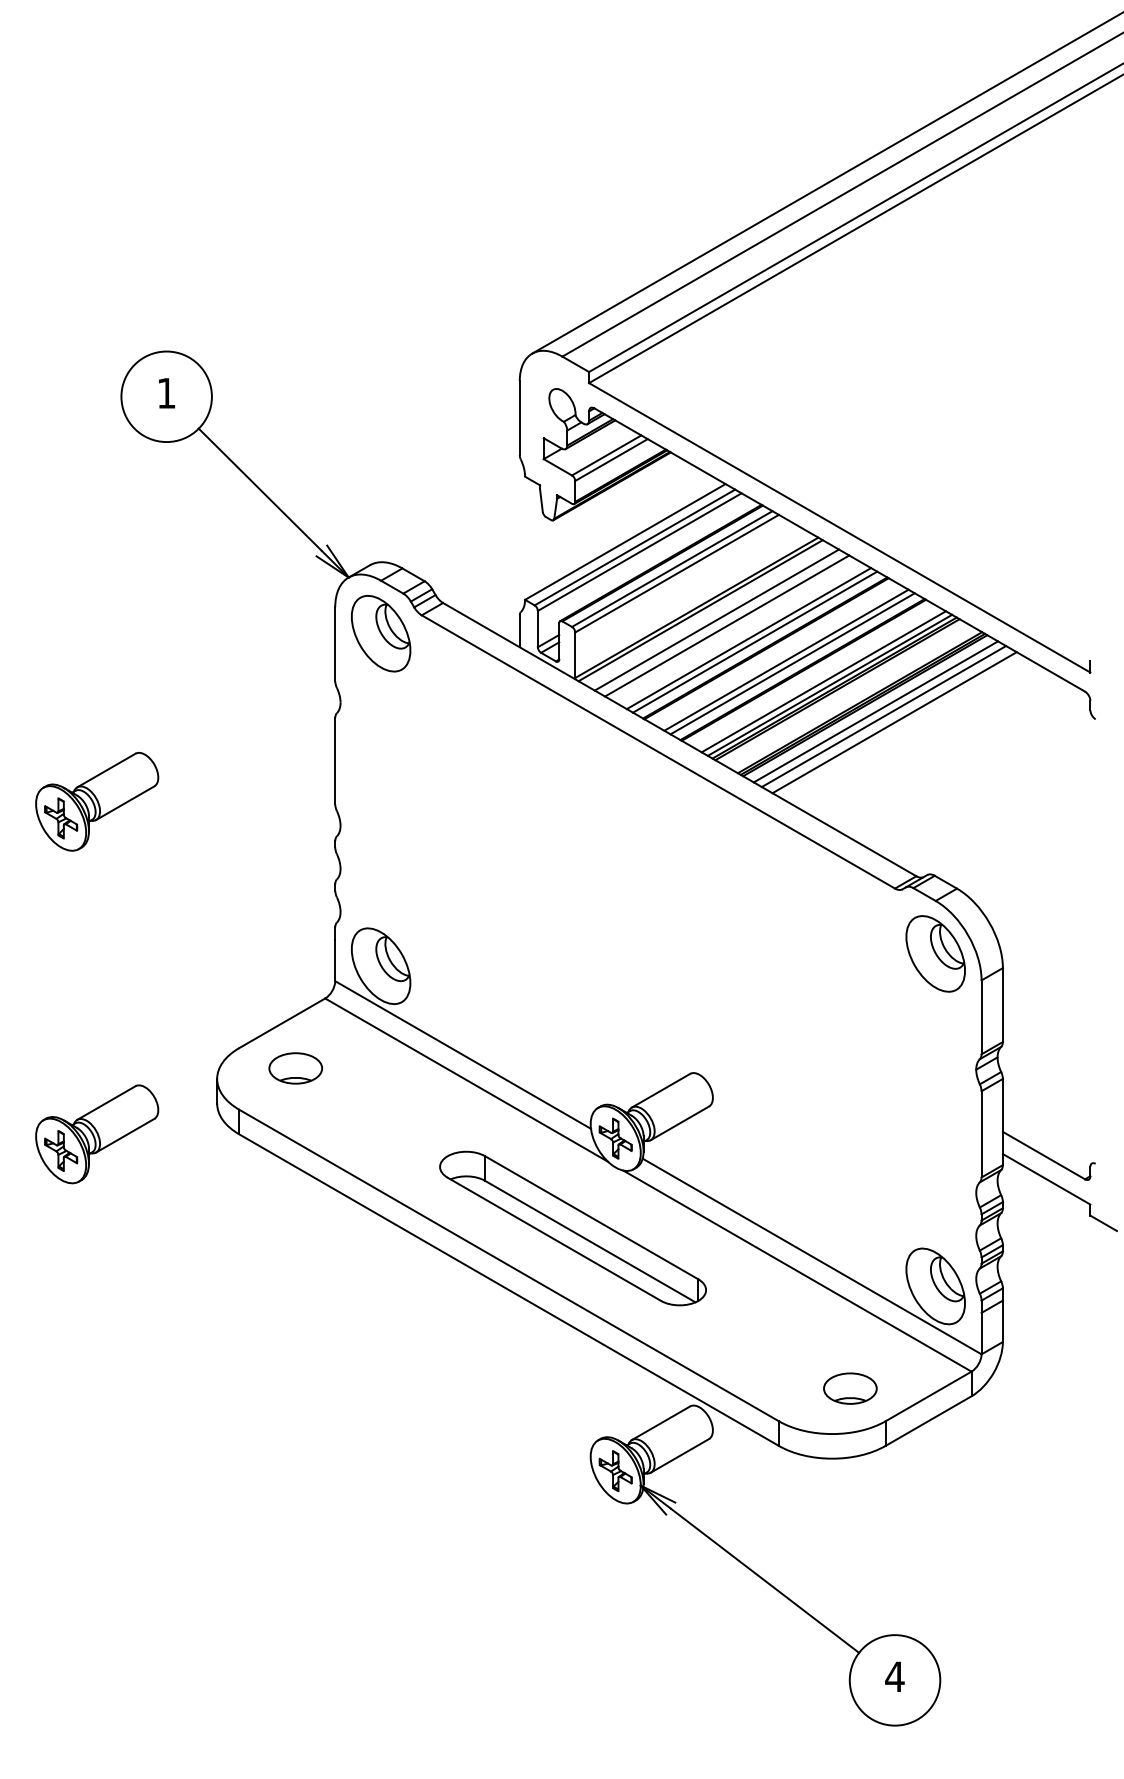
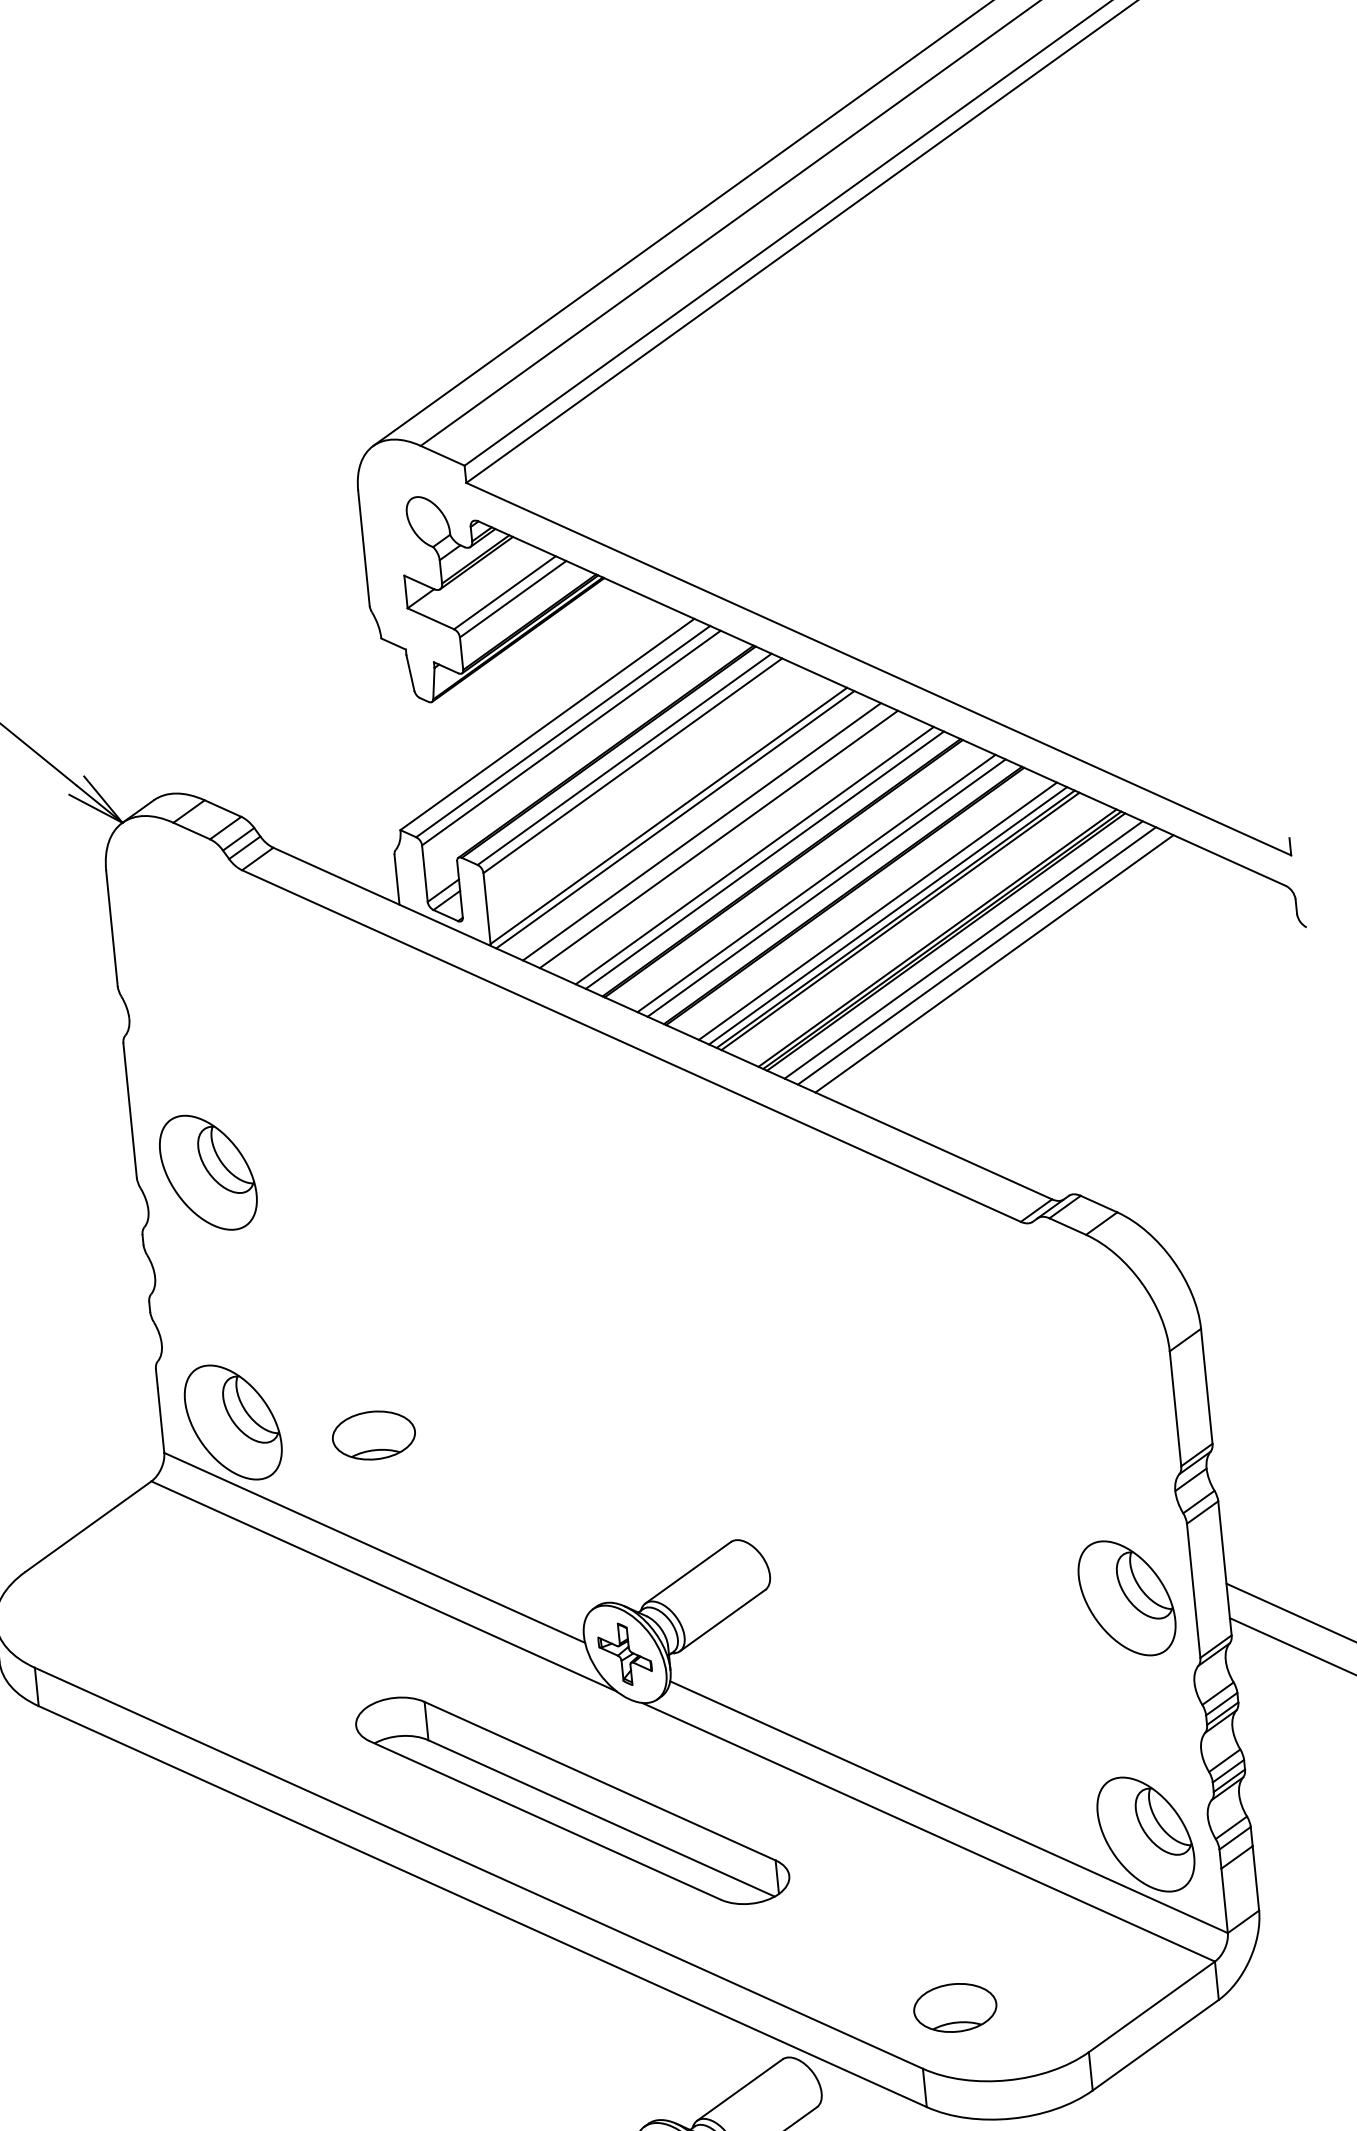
part: (381, 633) -> (208, 1172), moved
part: (935, 953) -> (1126, 1597), moved
part: (295, 1068) -> (373, 1435), moved
part: (850, 1388) -> (955, 2007), moved

